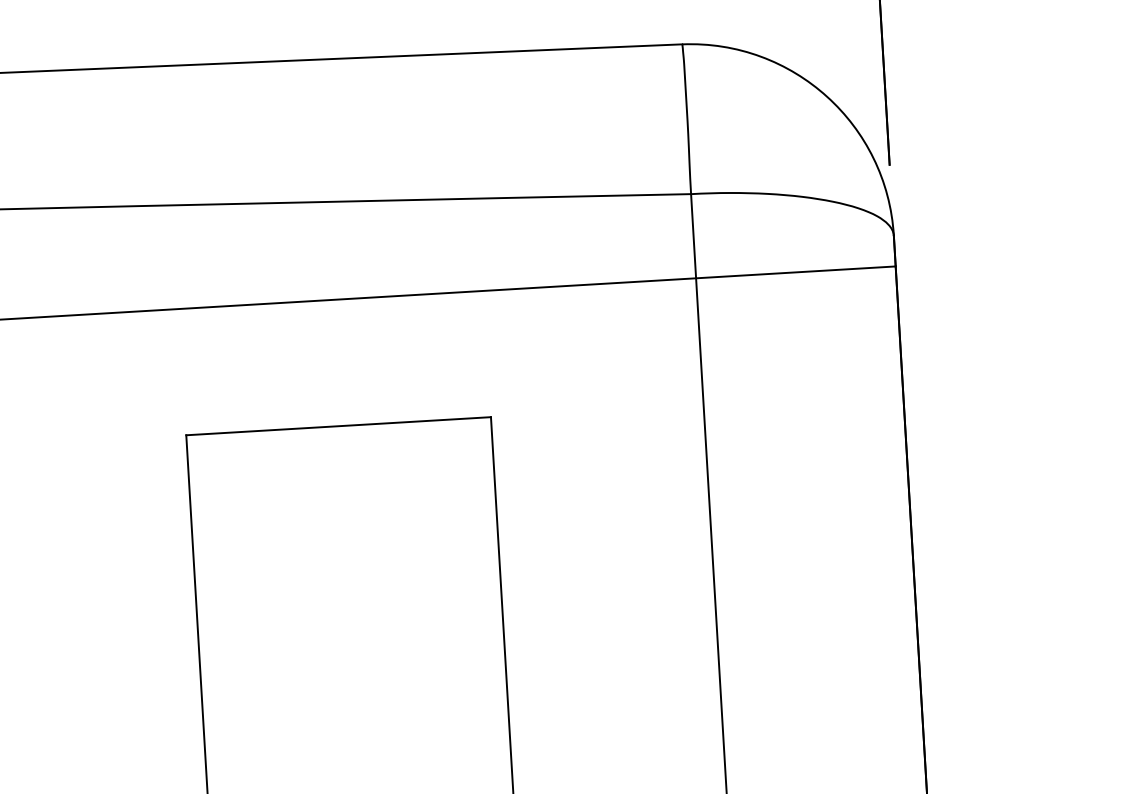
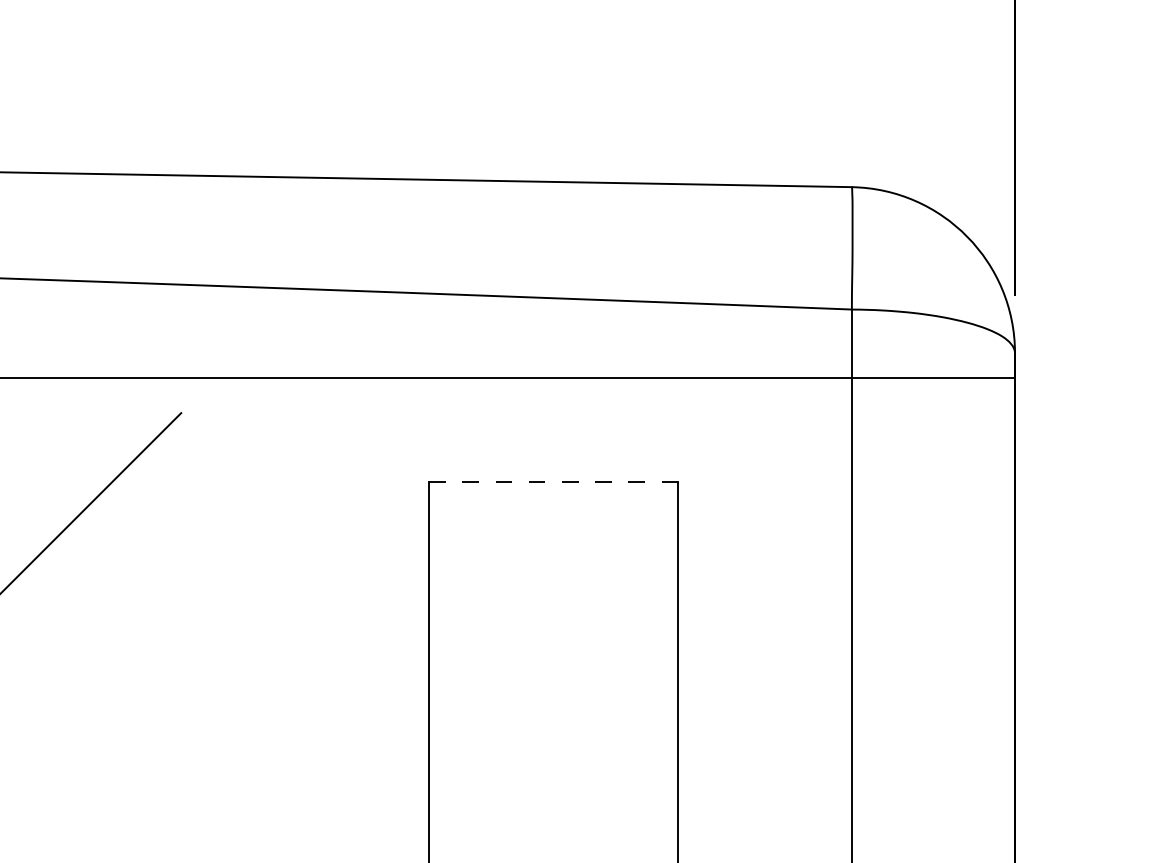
line: (338, 426) -> (553, 481), solid -> dashed

